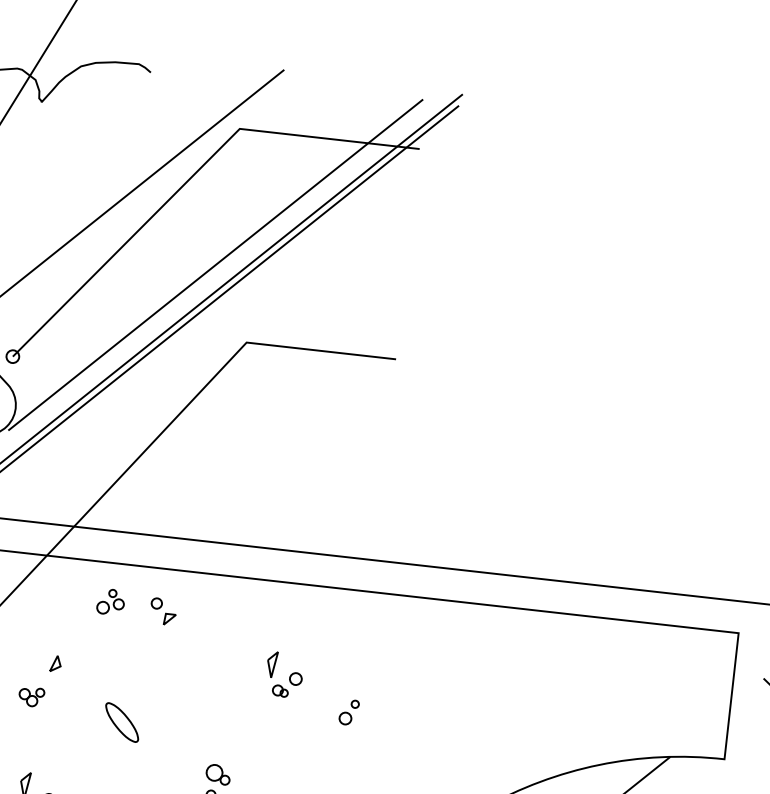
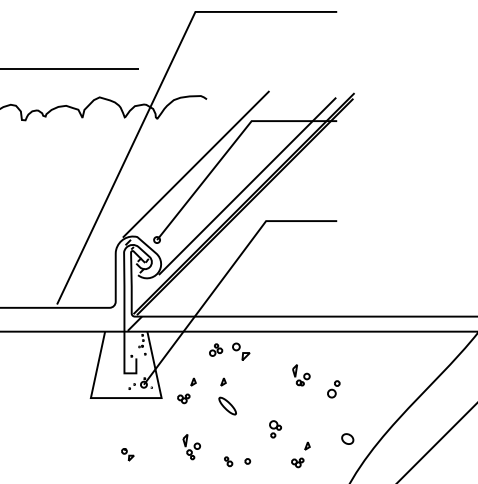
part: (161, 610) -> (240, 351), size x1.4
part: (119, 669) -> (223, 381), added
part: (348, 712) -> (333, 389), size x1.4

